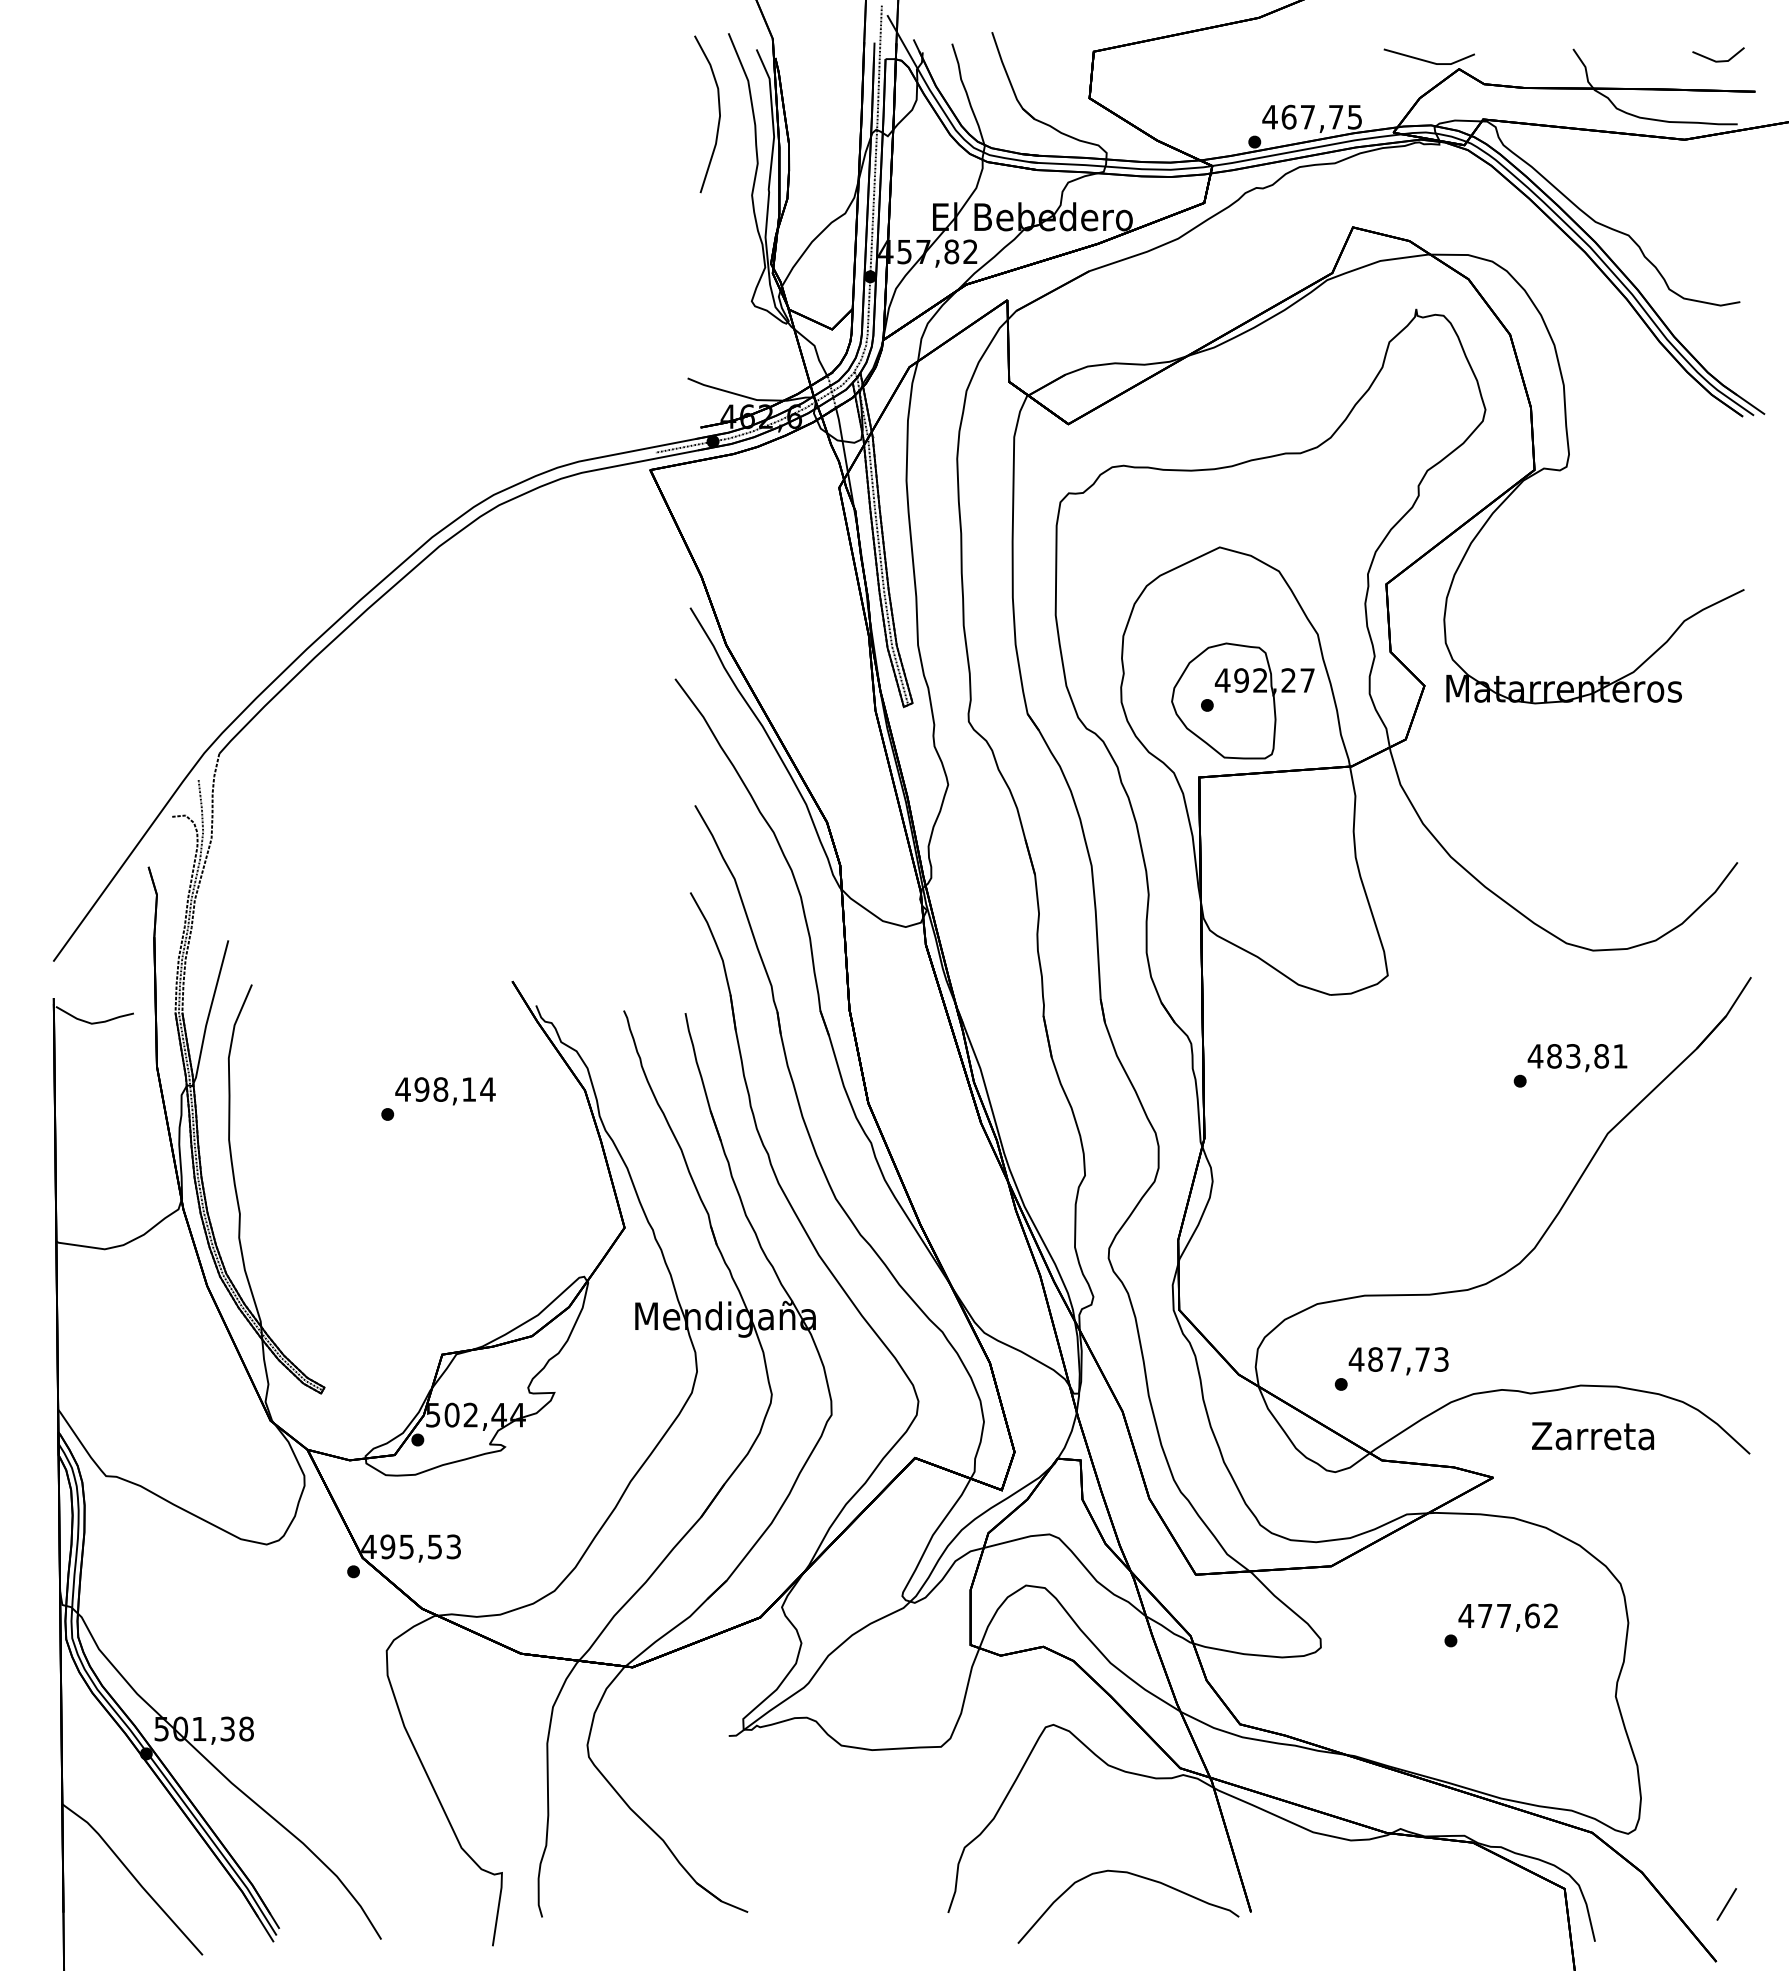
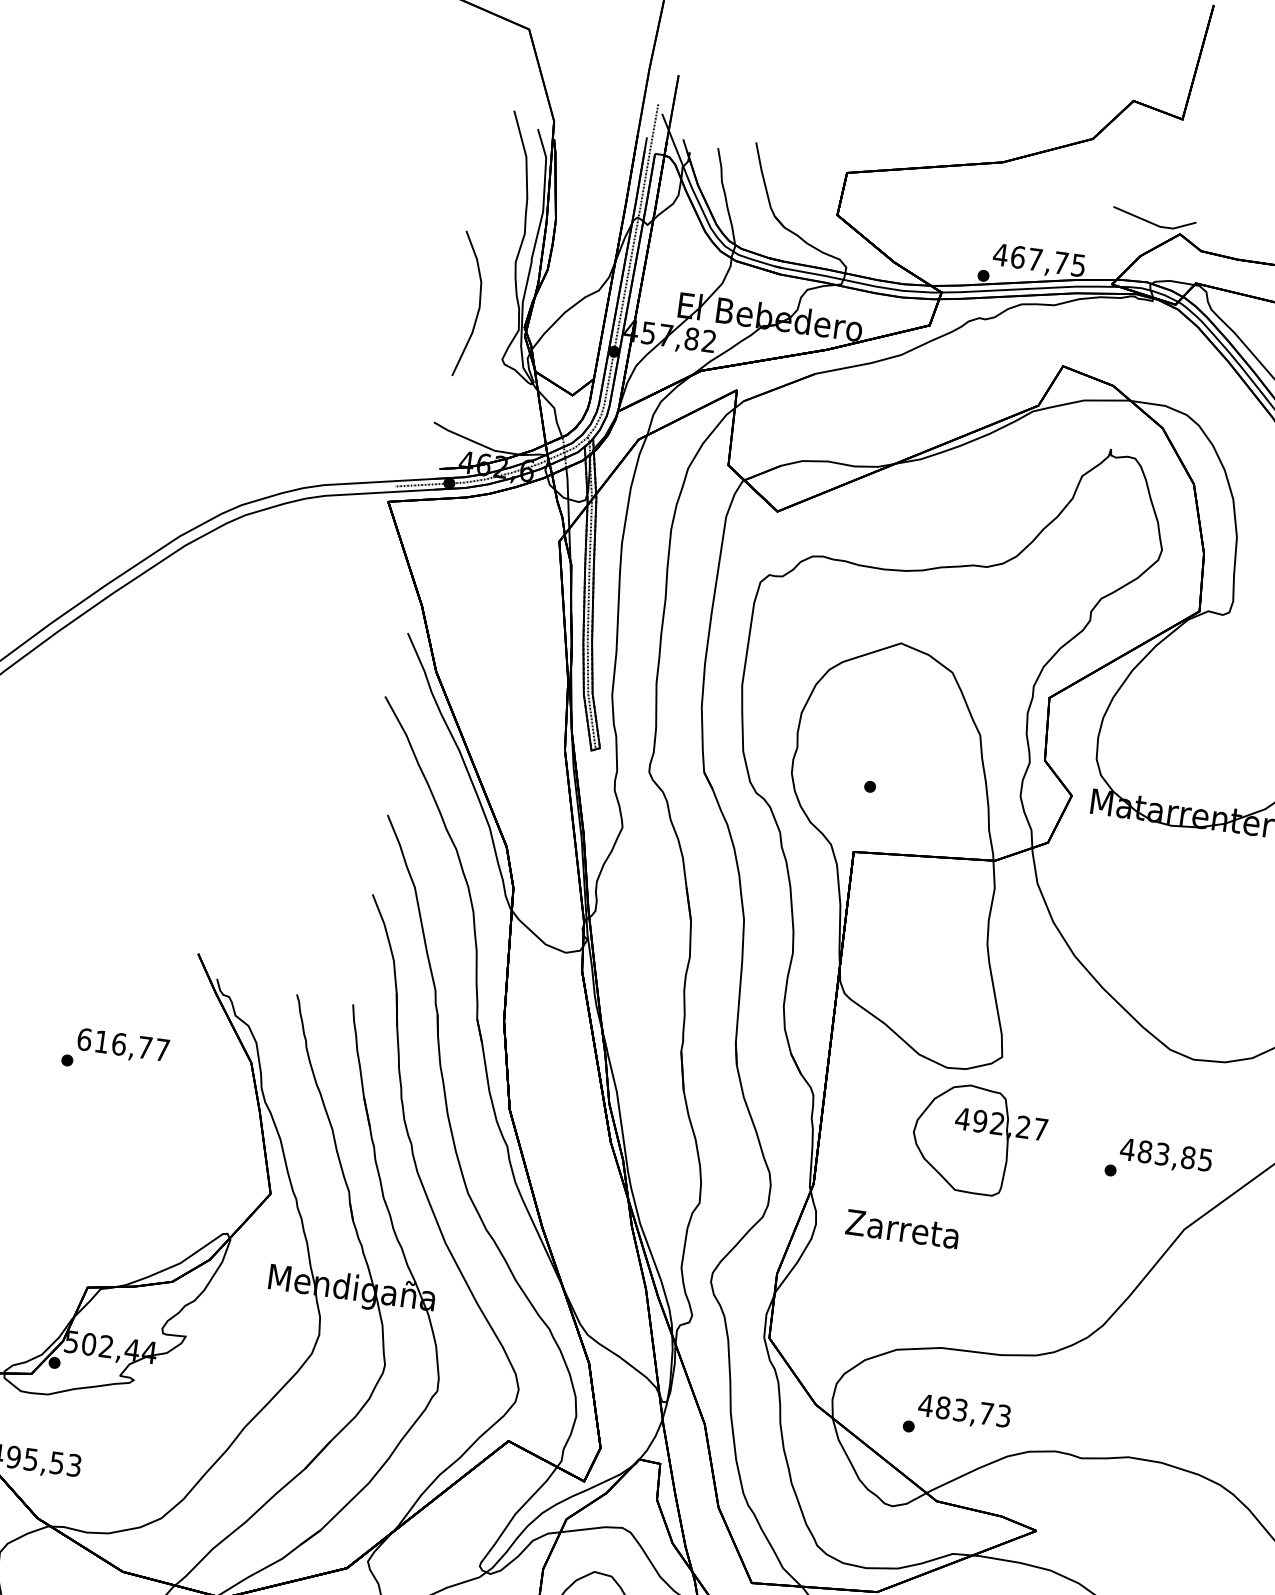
curve: (718, 111) -> (478, 303), moved
part: (1242, 700) -> (978, 1139), moved
text: (1620, 1056) -> (1205, 1160), 483,81 -> 483,85
text: (445, 1089) -> (123, 1044), 498,14 -> 616,77
text: (1394, 1359) -> (960, 1410), 487,73 -> 483,73
text: (1592, 1436) -> (902, 1229), moved

